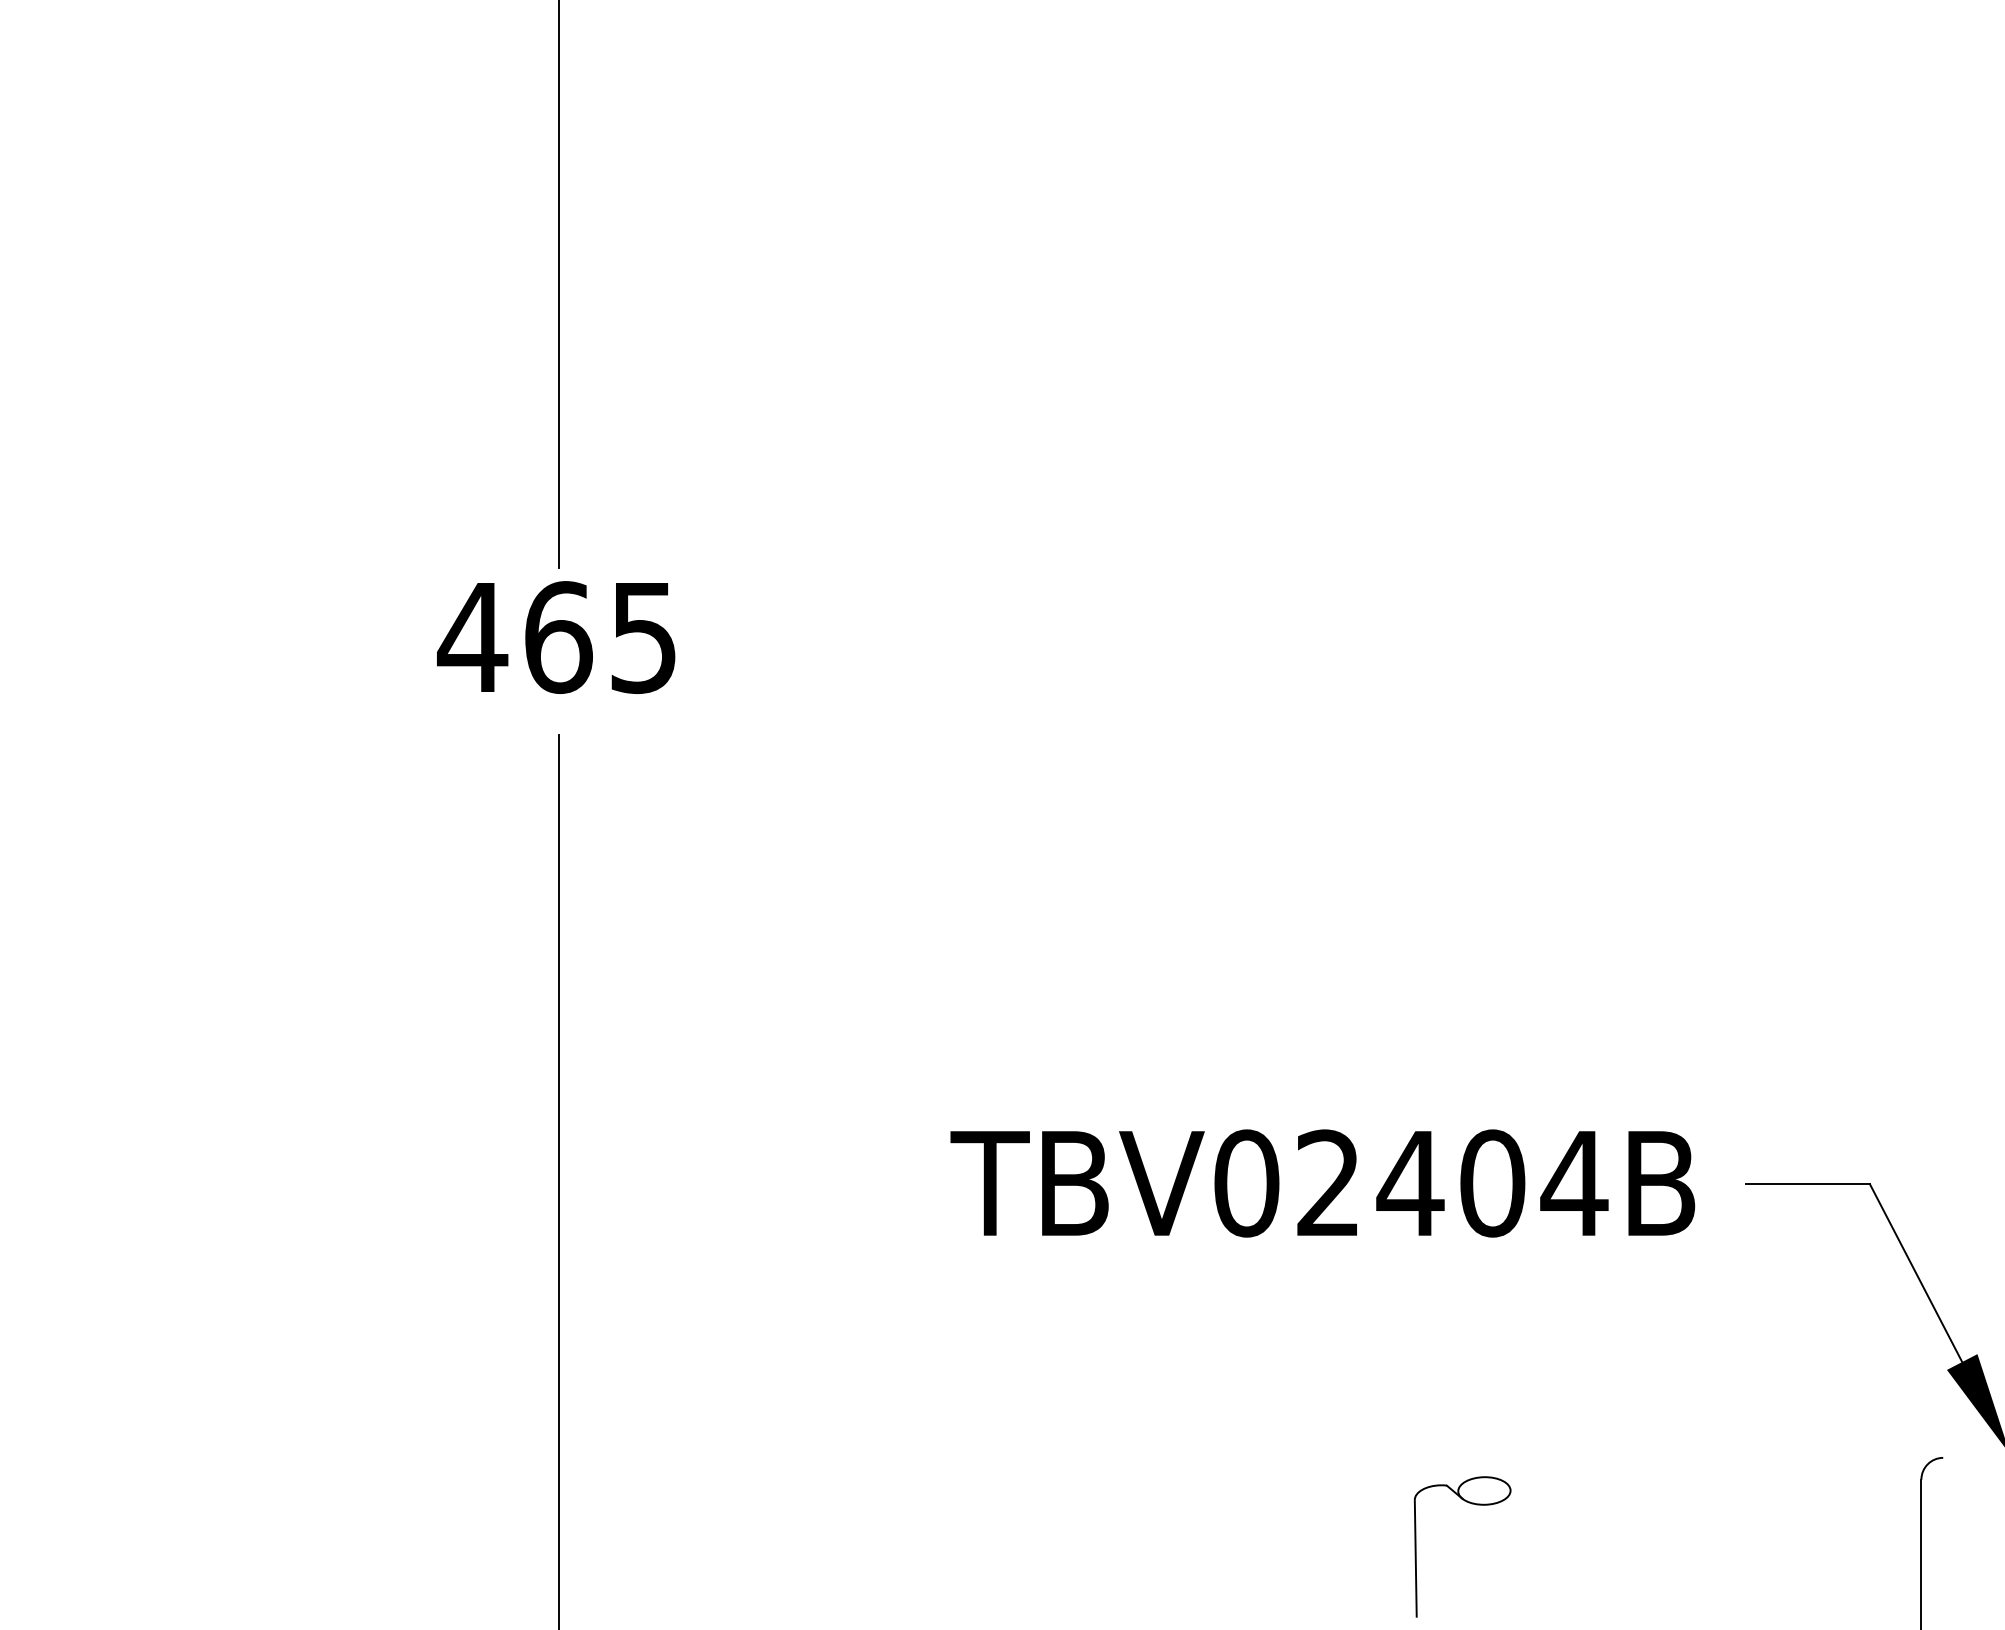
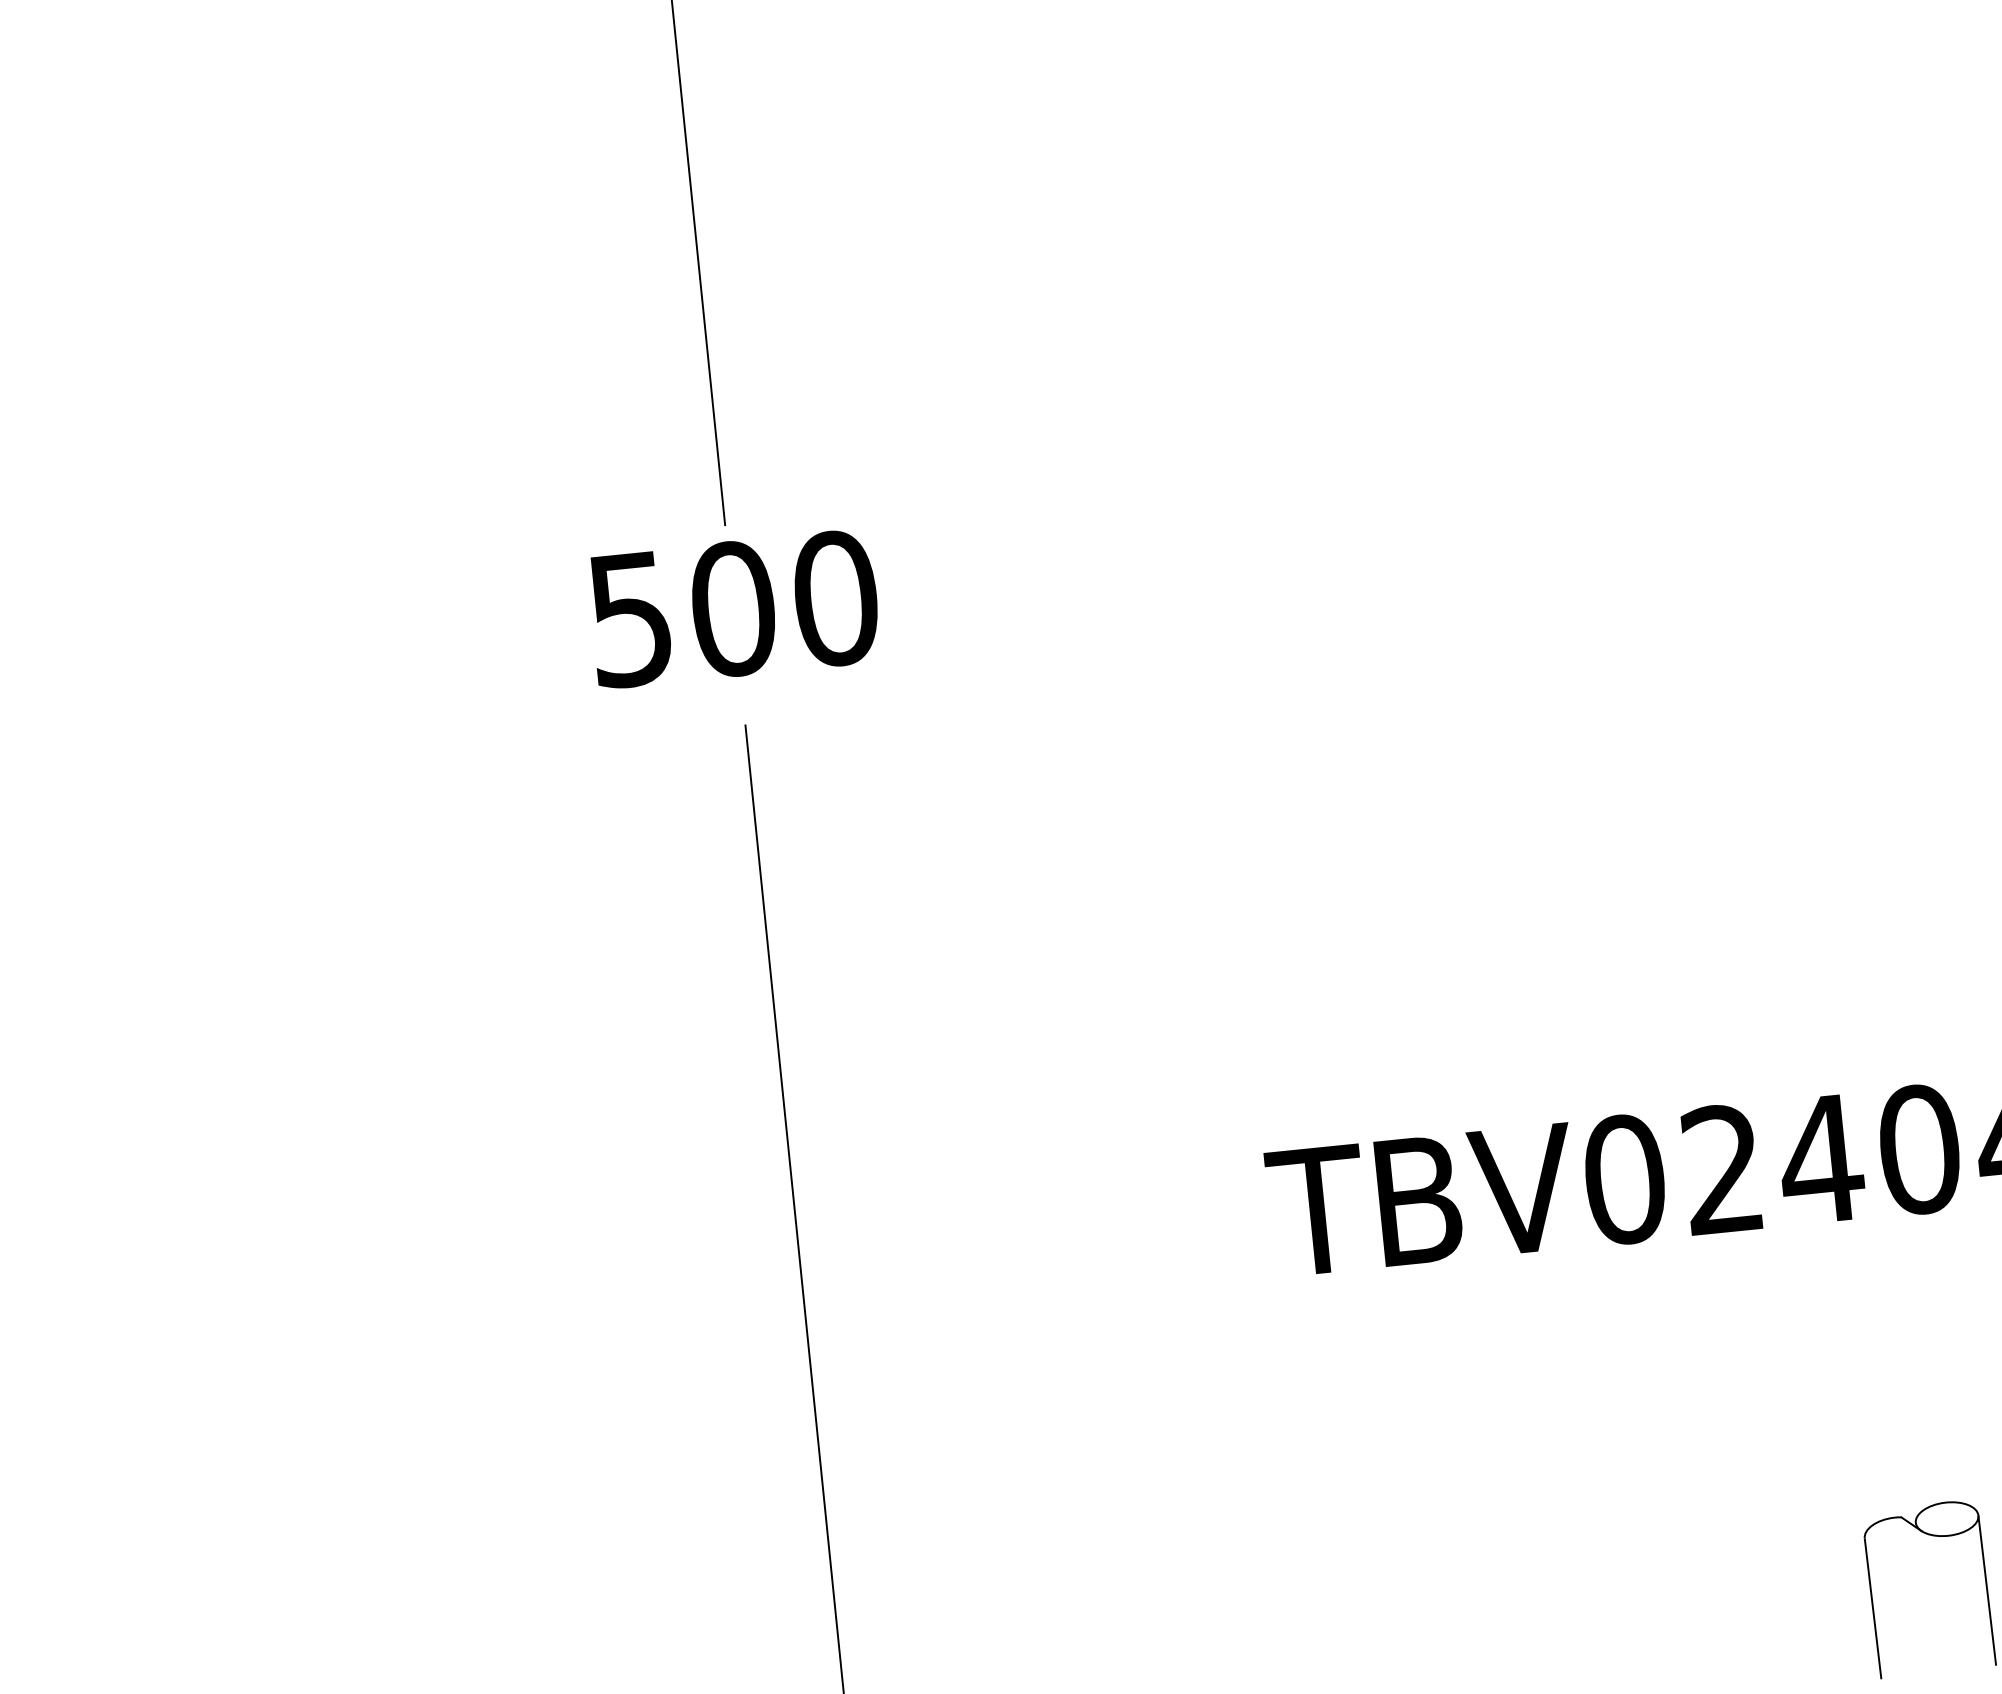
text: (557, 637) -> (732, 609), 465 -> 500
line: (1511, 1553) -> (1987, 1590), added

